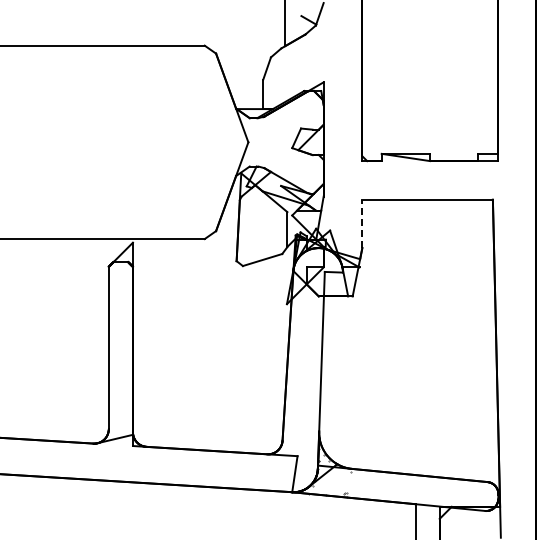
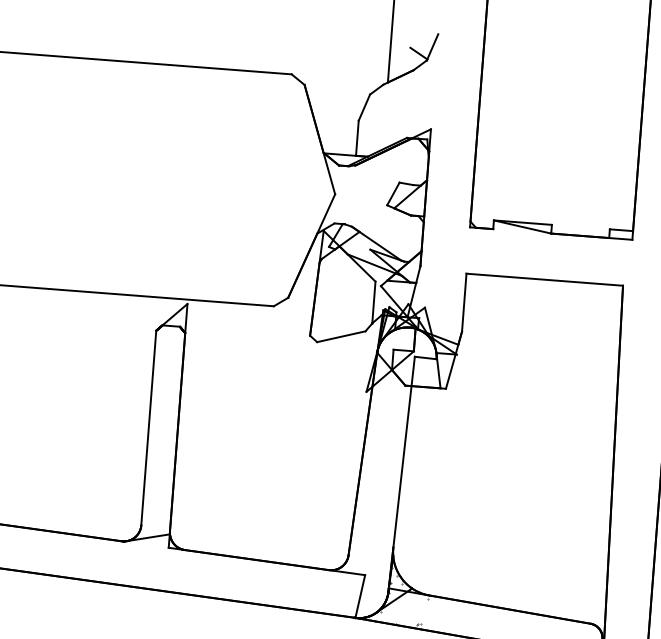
line: (362, 223) -> (464, 302), dashed -> solid

